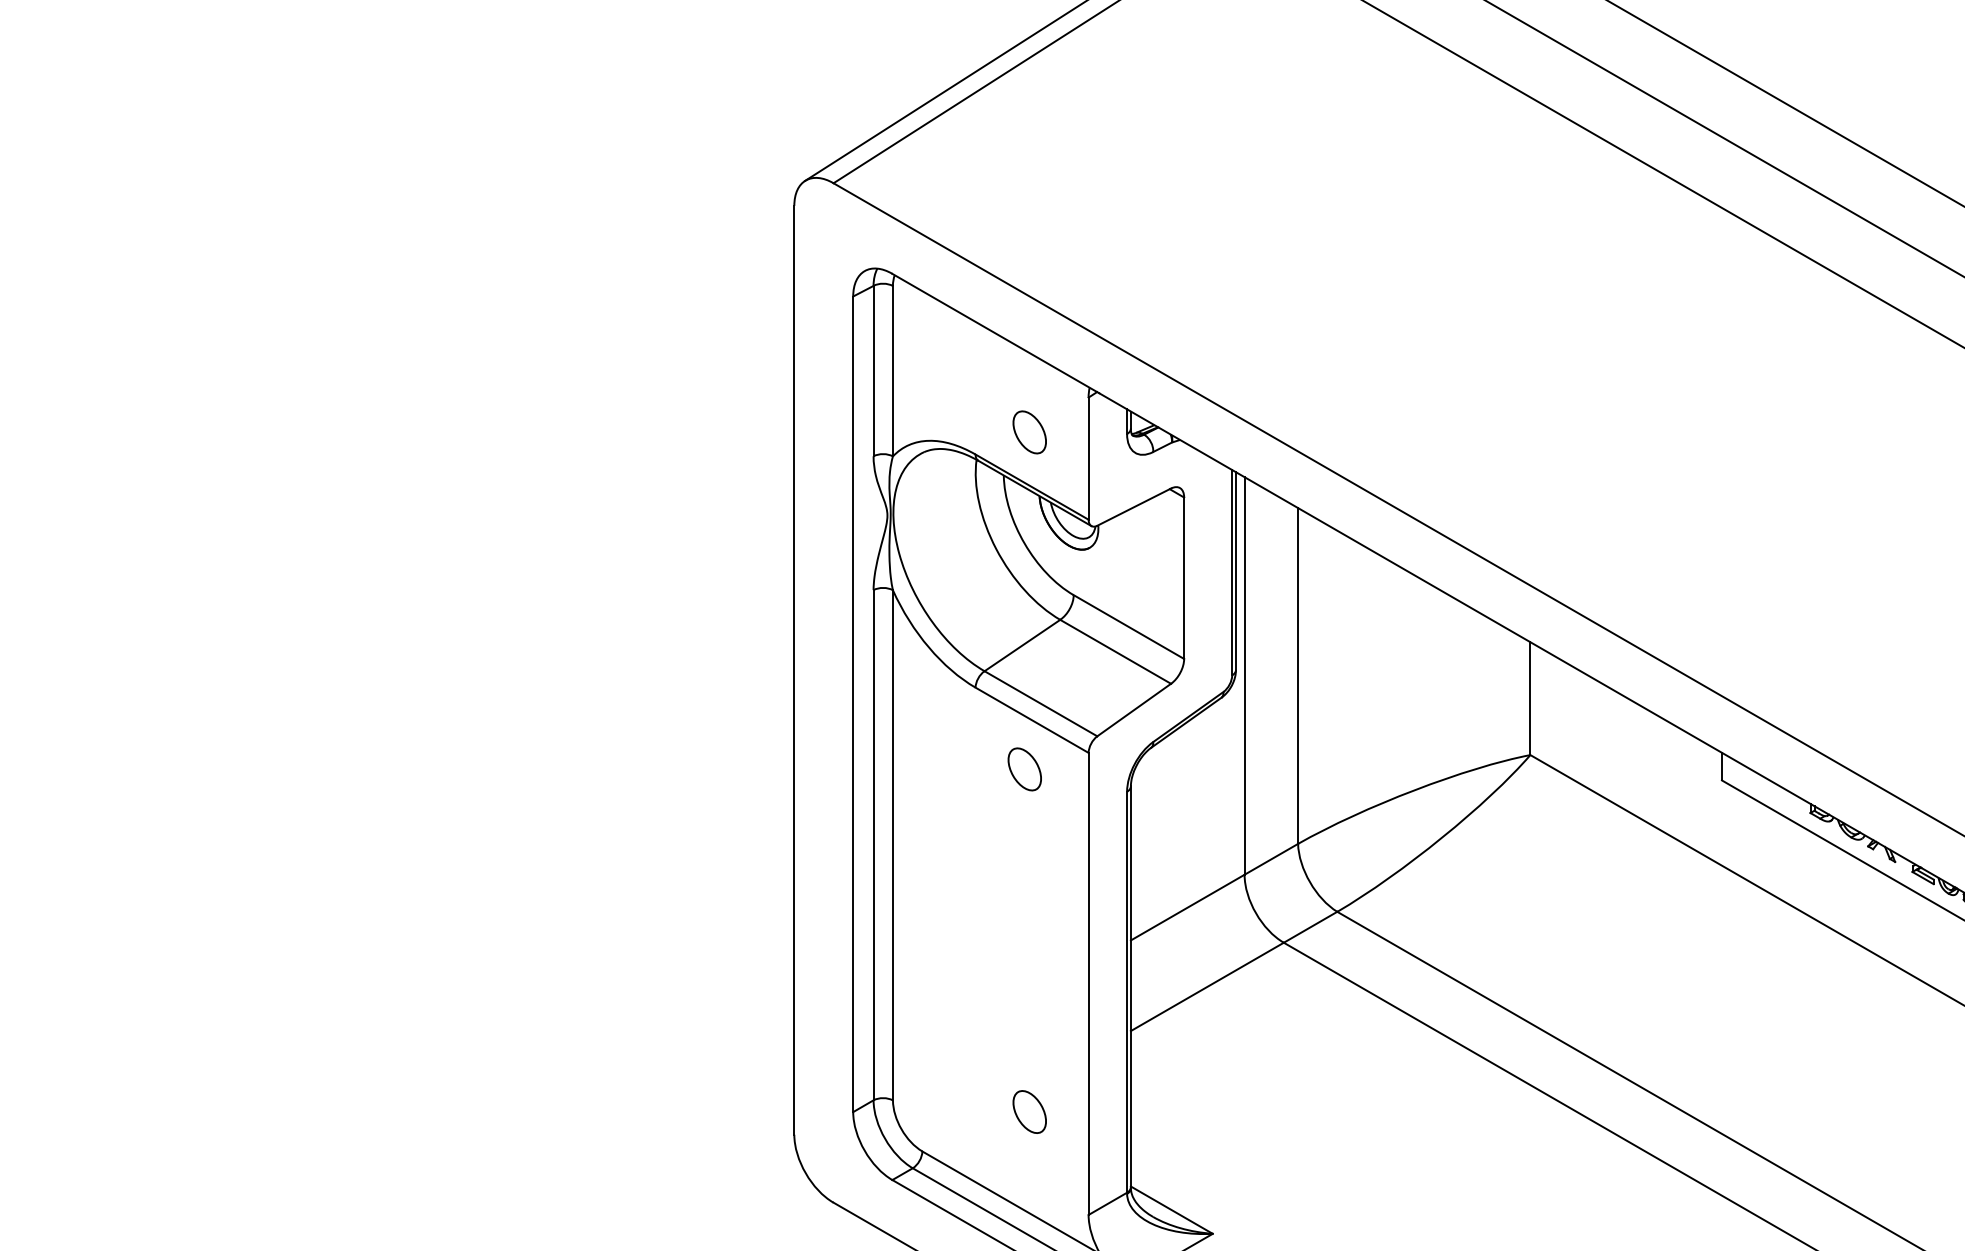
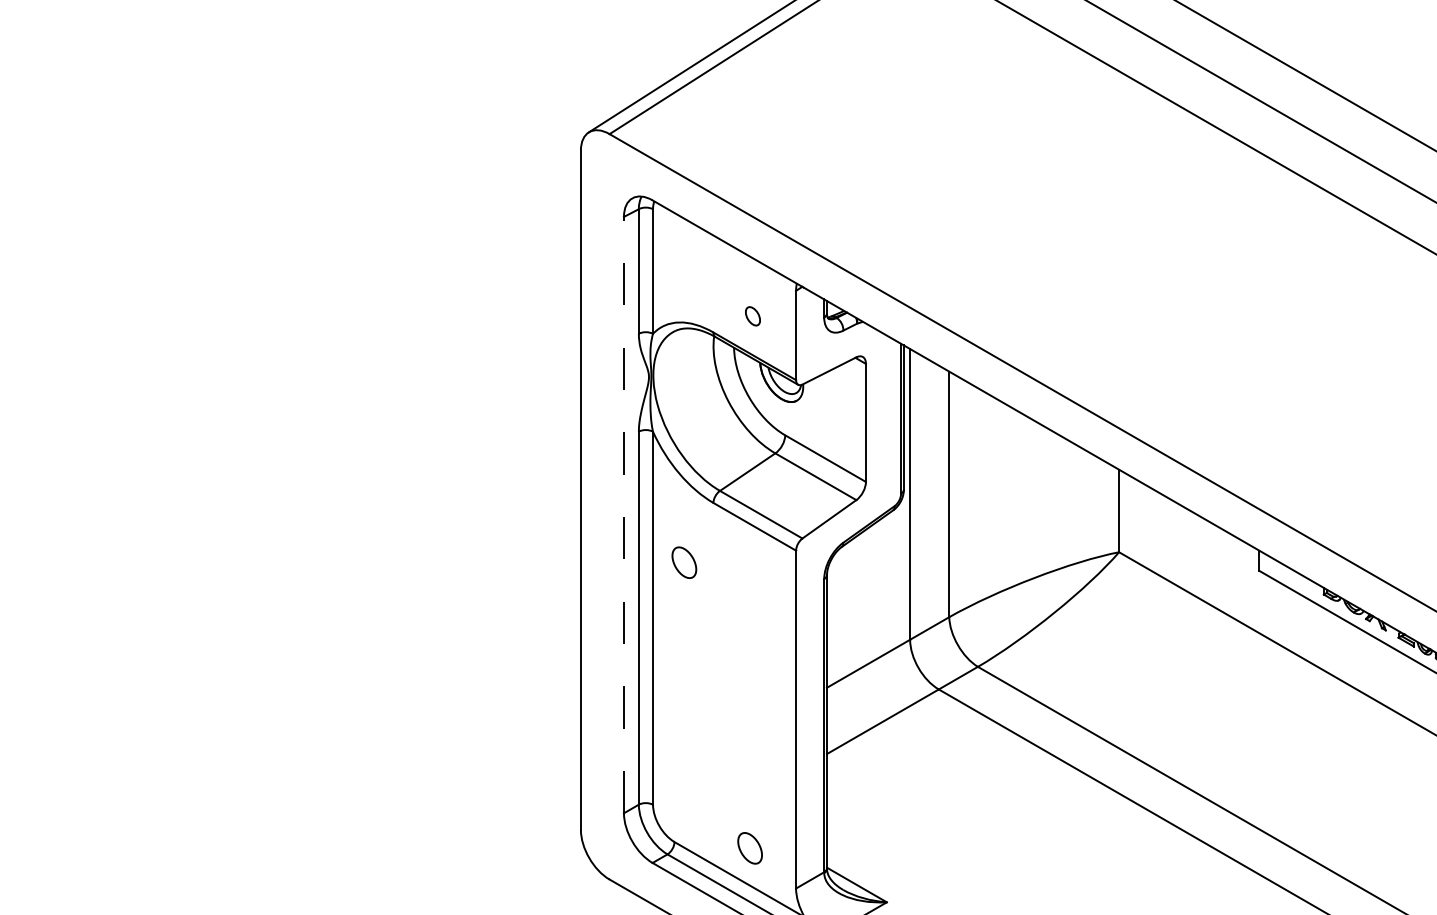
part: (1029, 432) -> (752, 316), size x0.6
line: (853, 704) -> (624, 515), solid -> dashed
part: (1024, 769) -> (684, 562), moved
part: (1029, 1111) -> (749, 847), moved

